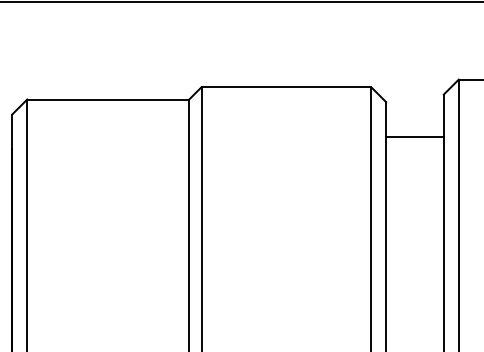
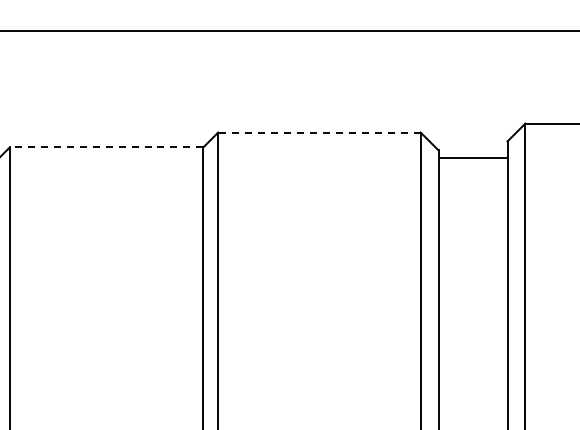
line: (285, 87) -> (318, 132), solid -> dashed
line: (108, 99) -> (106, 147), solid -> dashed
line: (414, 137) -> (472, 158), moved

